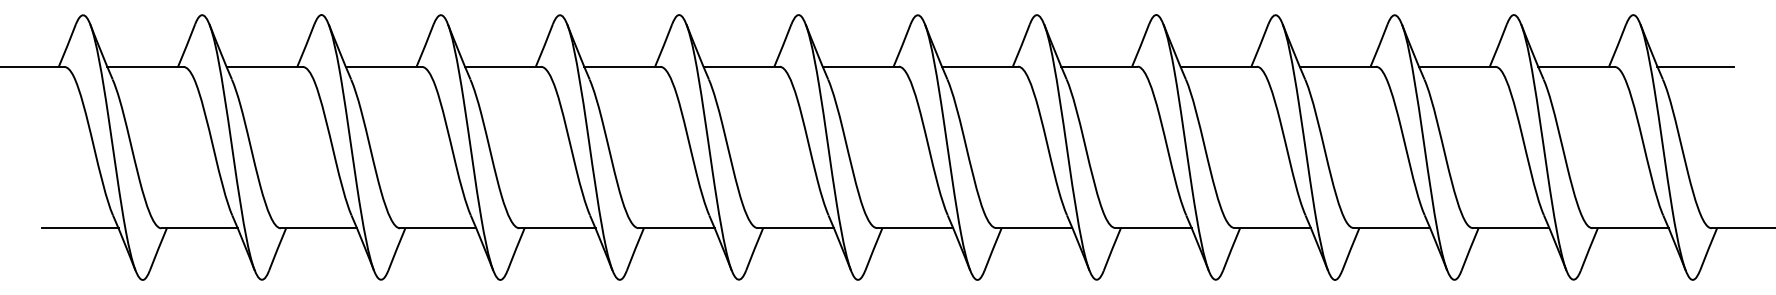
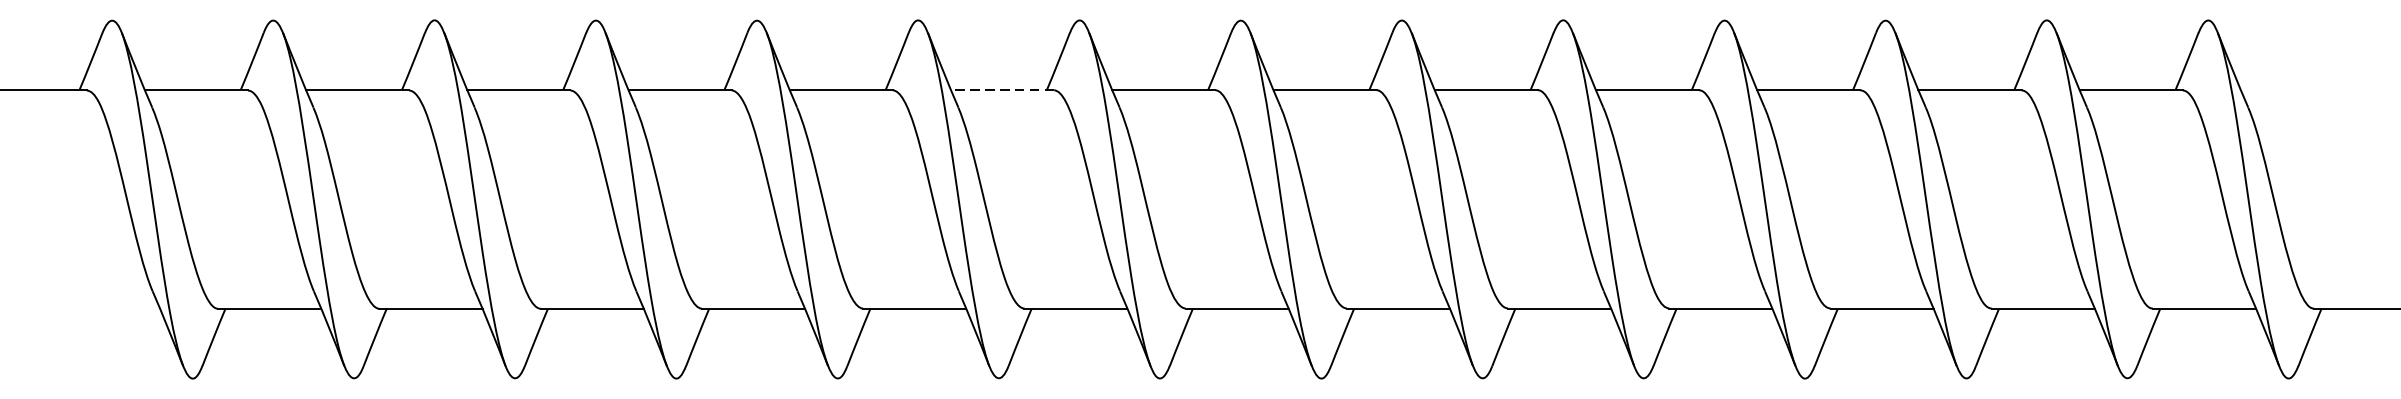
line: (741, 66) -> (1002, 89), solid -> dashed
line: (1695, 66) -> (2292, 89), removed
line: (80, 228) -> (108, 309), removed

